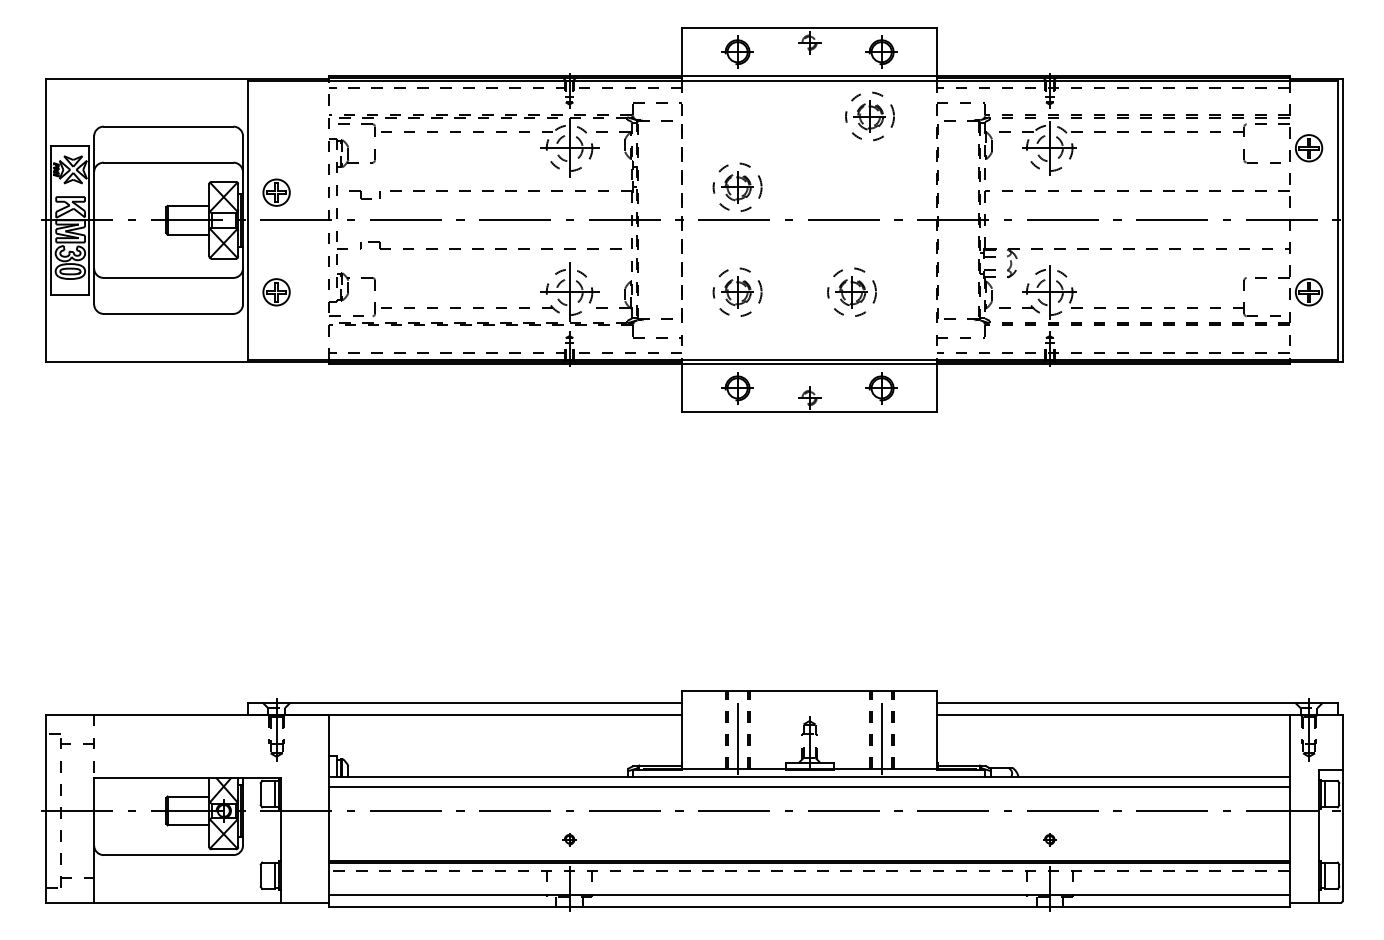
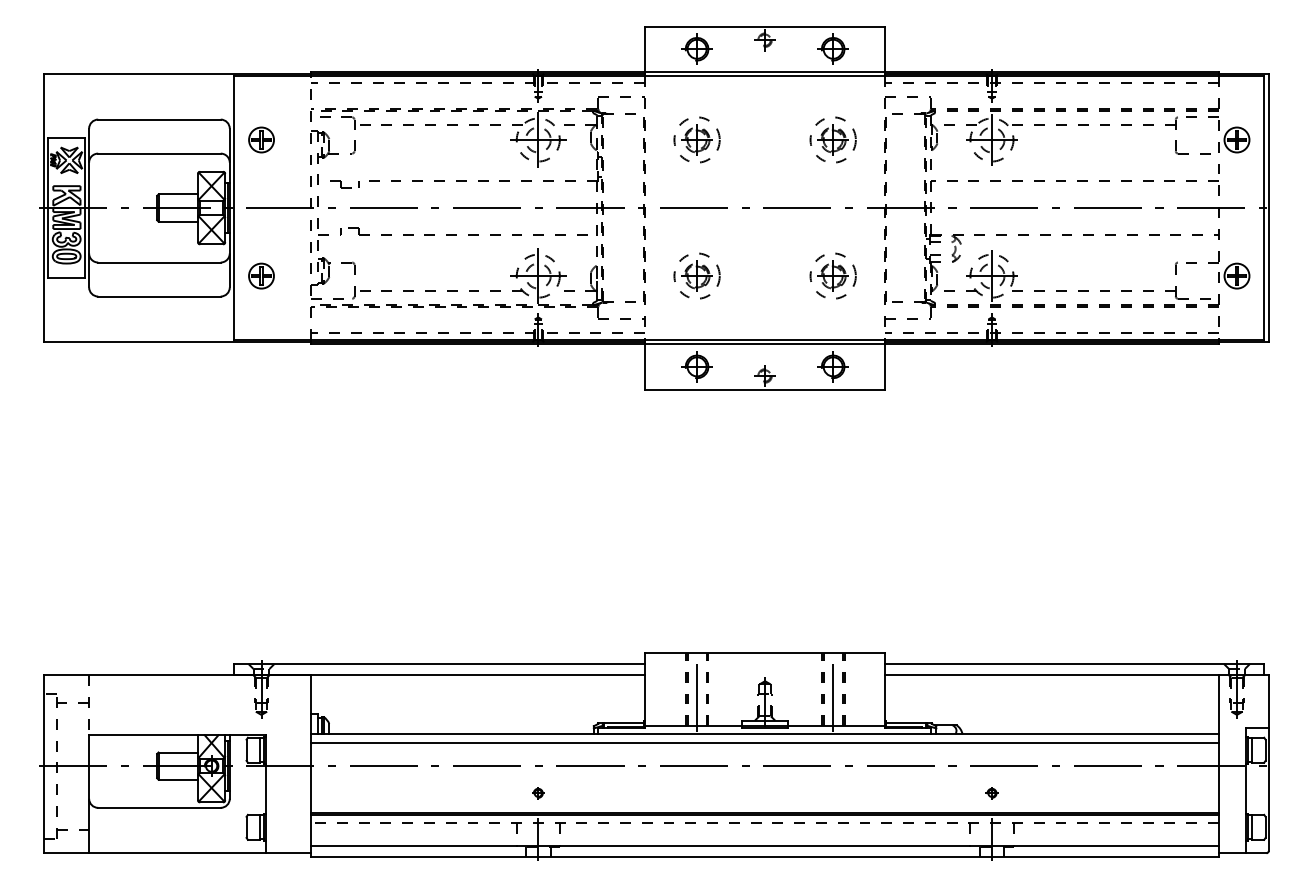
part: (869, 115) -> (832, 139), moved
part: (736, 186) -> (696, 139), moved
part: (276, 192) -> (261, 139), moved
part: (851, 291) -> (832, 275), moved

